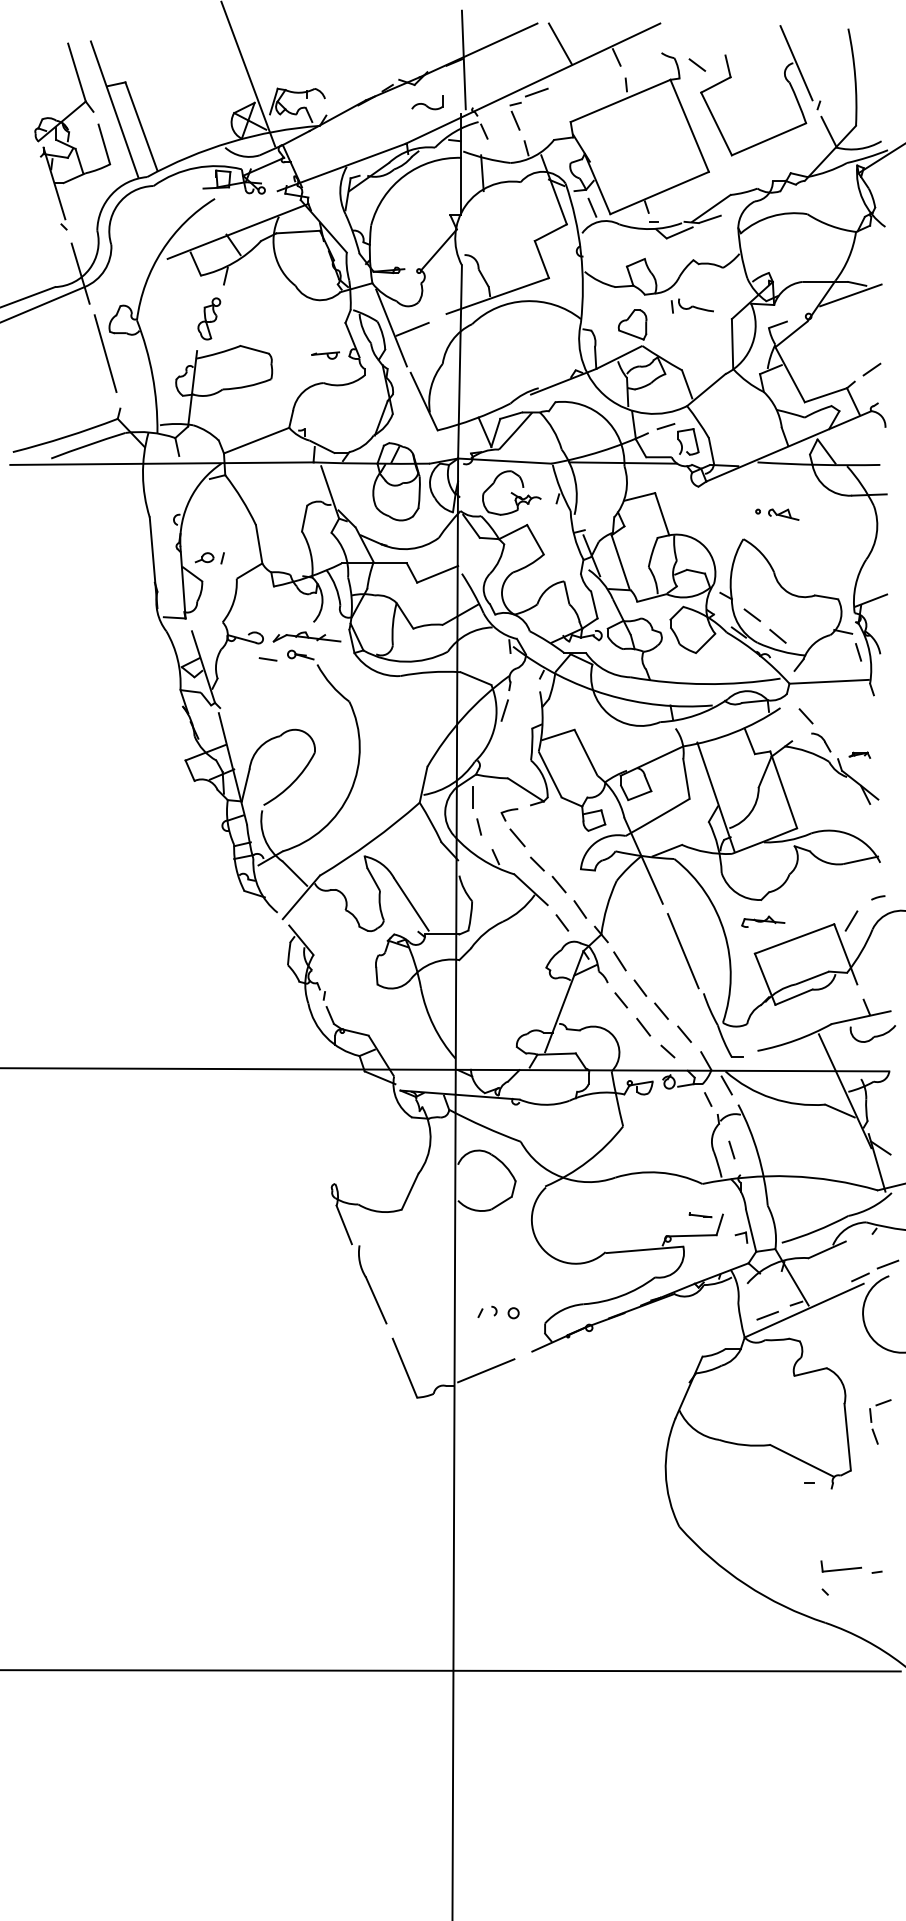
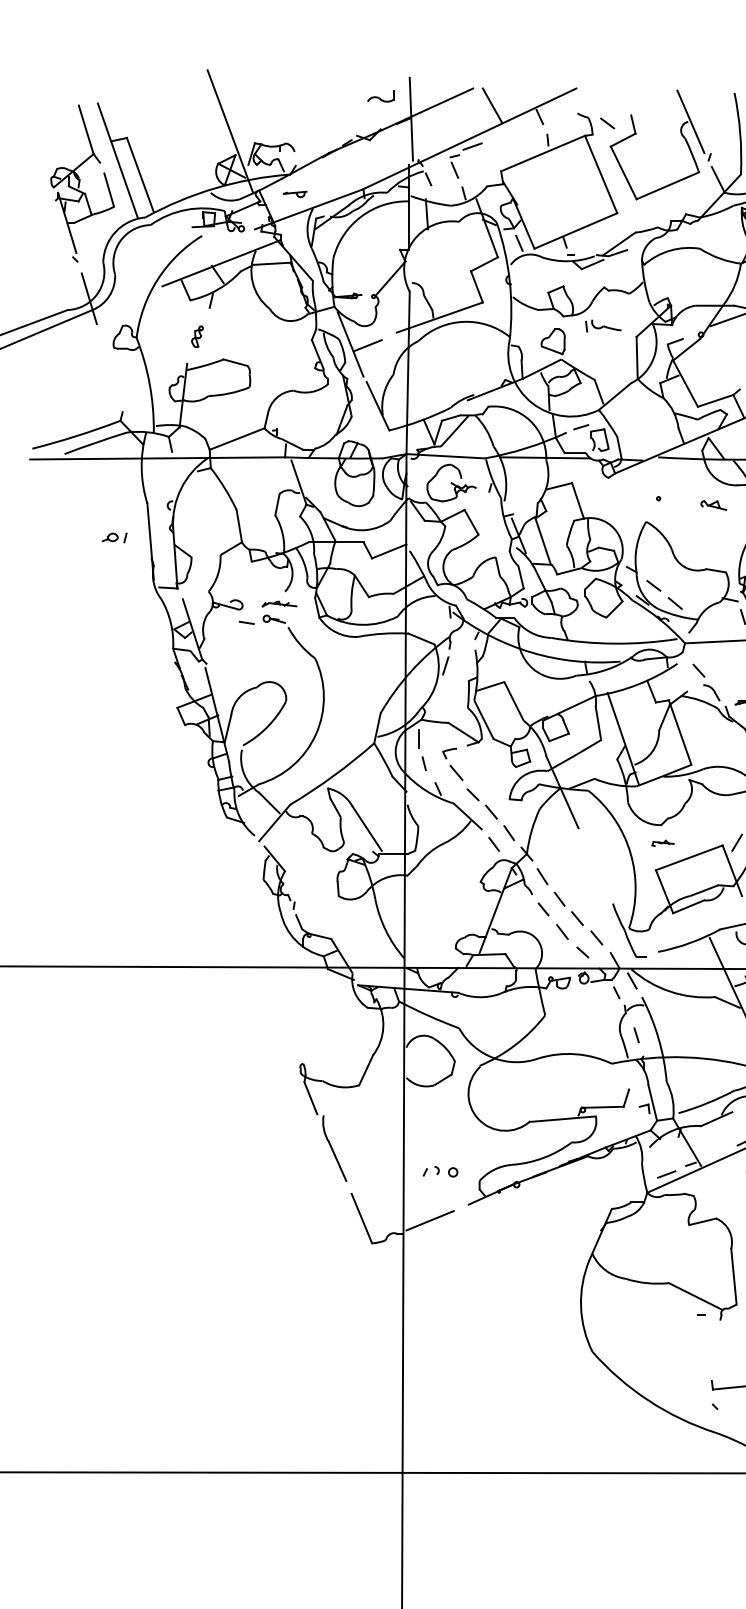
part: (427, 102) -> (380, 96), moved
part: (209, 318) -> (197, 336), size x0.6
line: (105, 353) -> (110, 365), removed
part: (325, 355) -> (295, 194), moved
part: (783, 514) -> (713, 505), moved
part: (209, 558) -> (114, 538), moved
part: (306, 636) -> (279, 603), size x0.6
part: (763, 921) -> (663, 843), size x0.6
line: (682, 951) -> (595, 868), removed
part: (700, 1215) -> (610, 1090), removed

